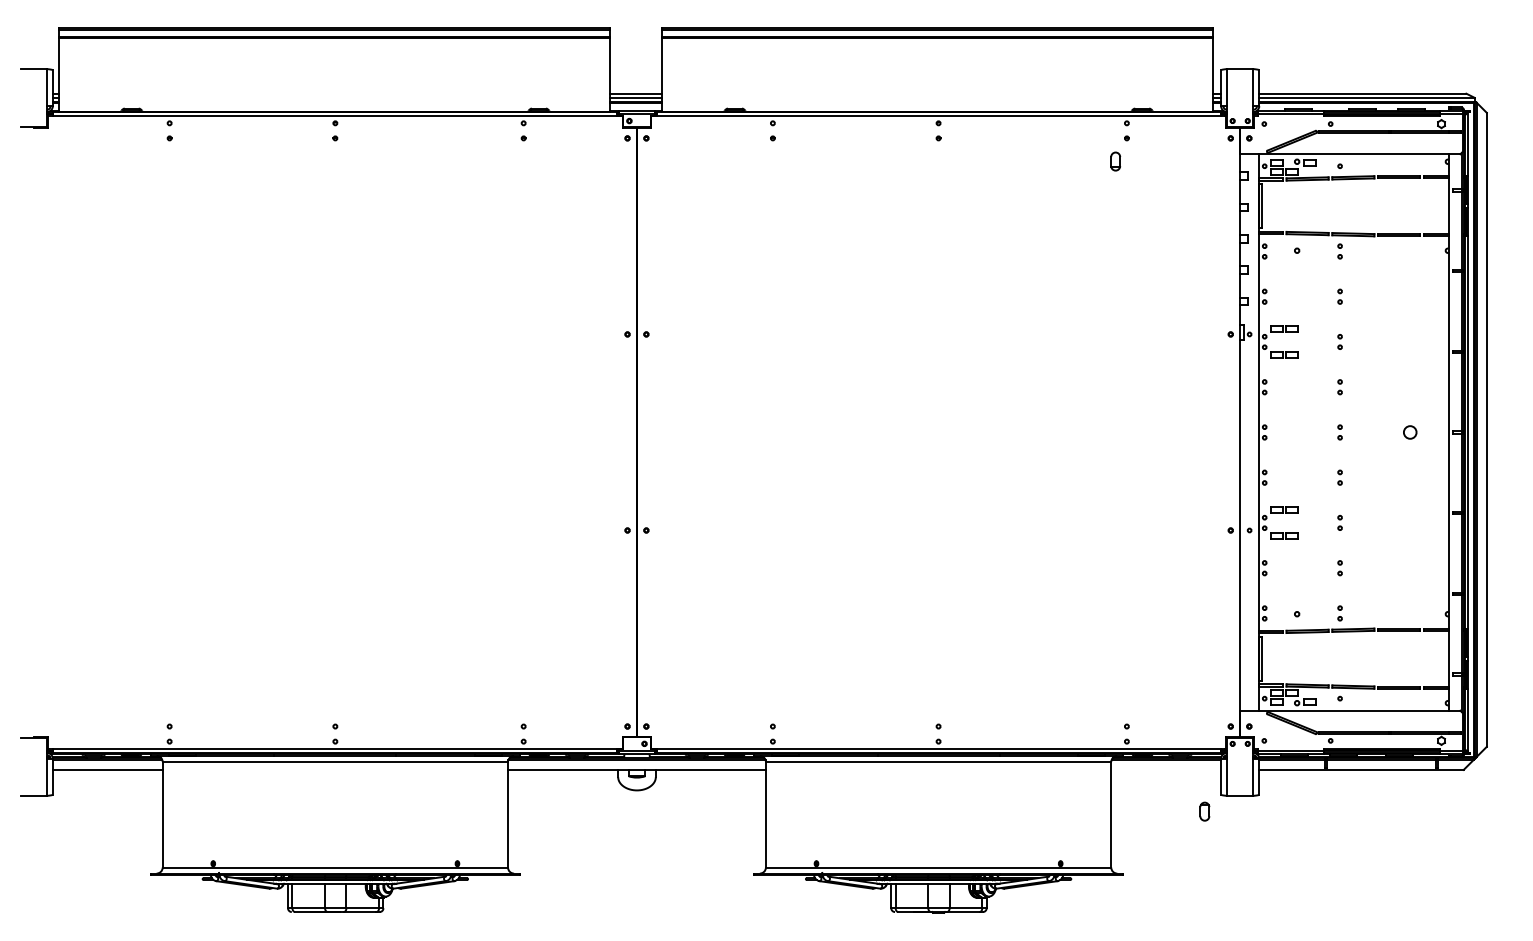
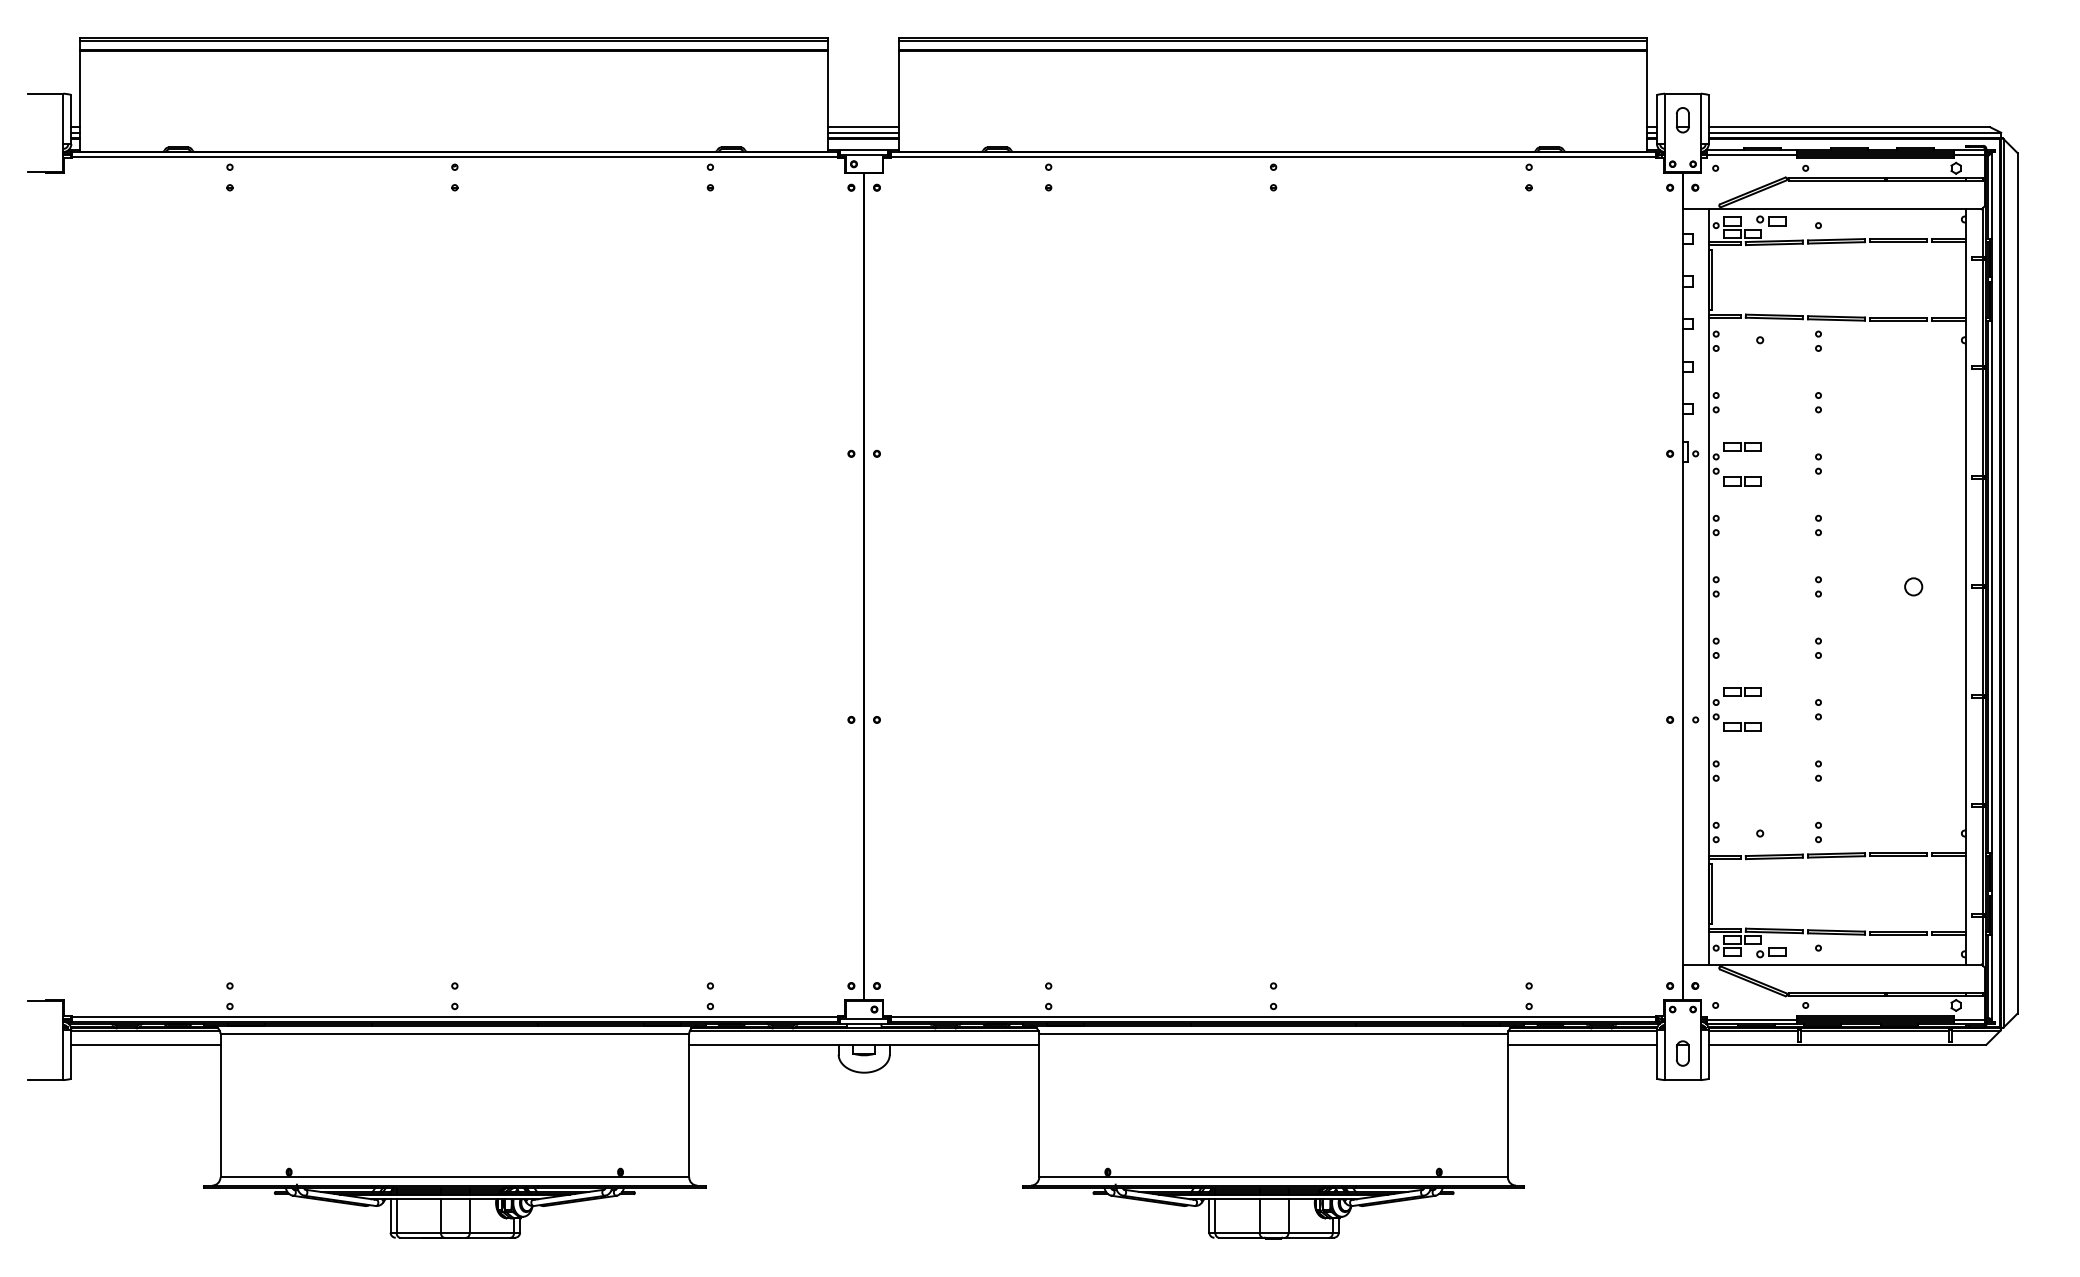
part: (1115, 161) -> (1682, 120), moved
line: (1166, 769) -> (1582, 1044), added
part: (1204, 811) -> (1682, 1053), moved

